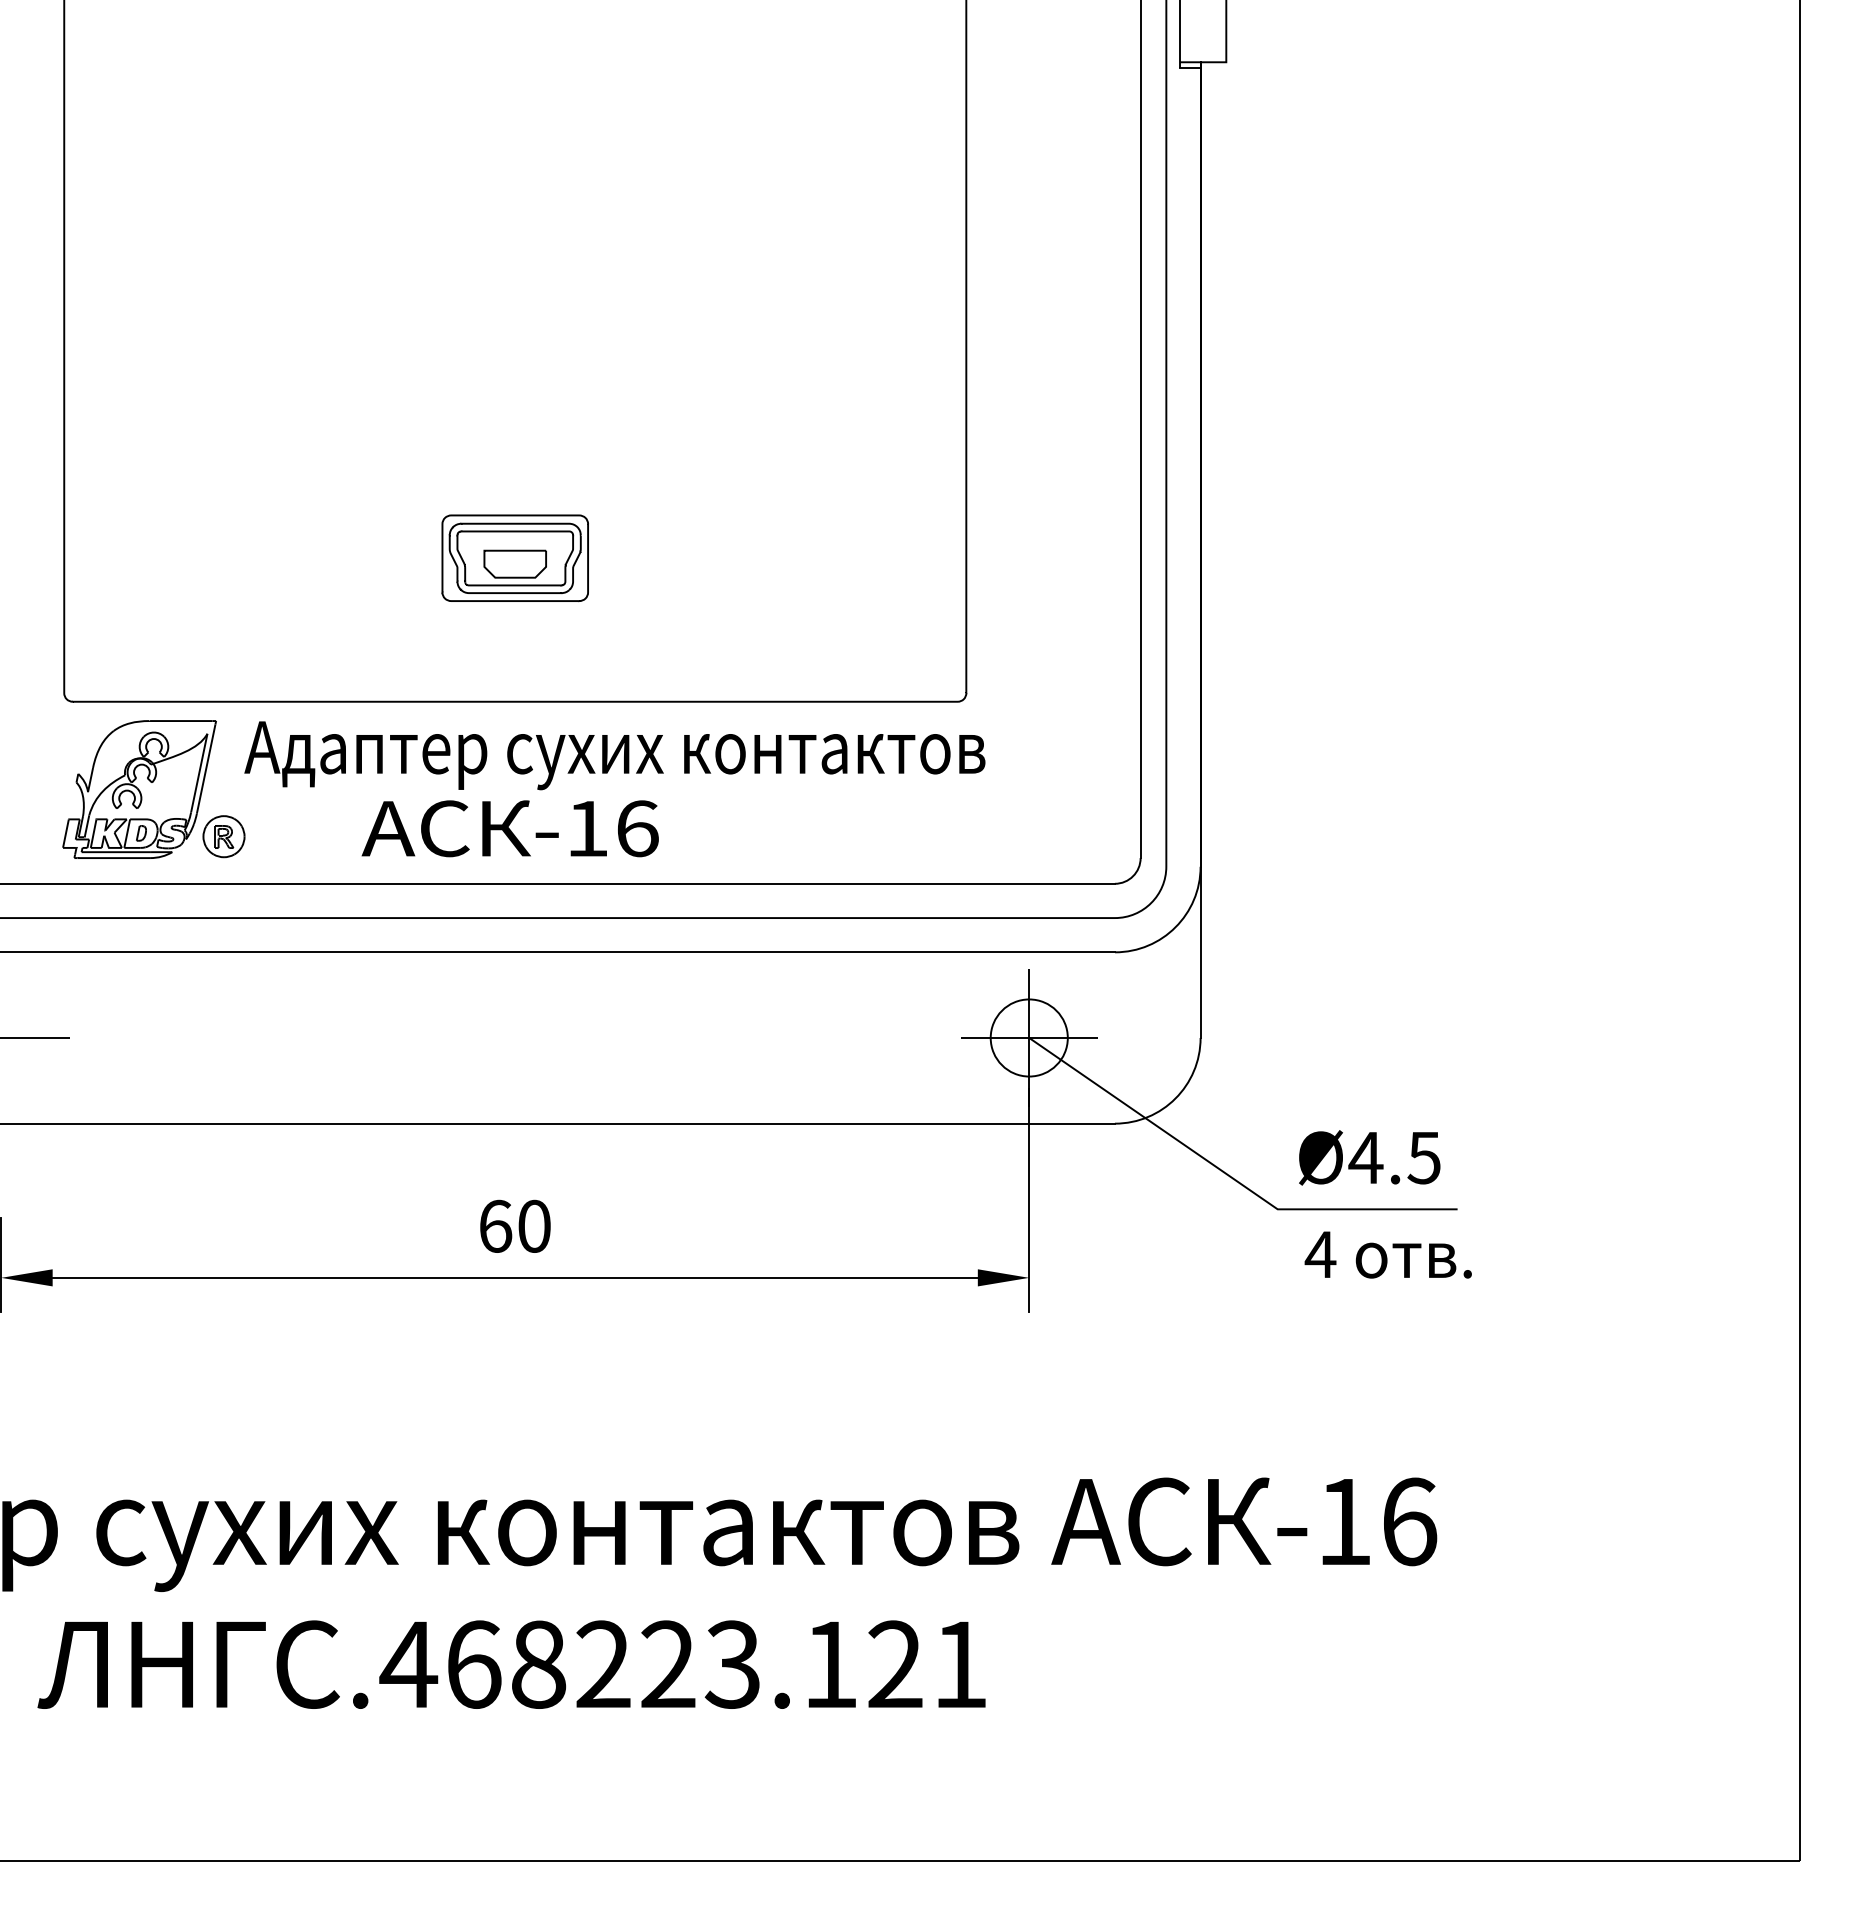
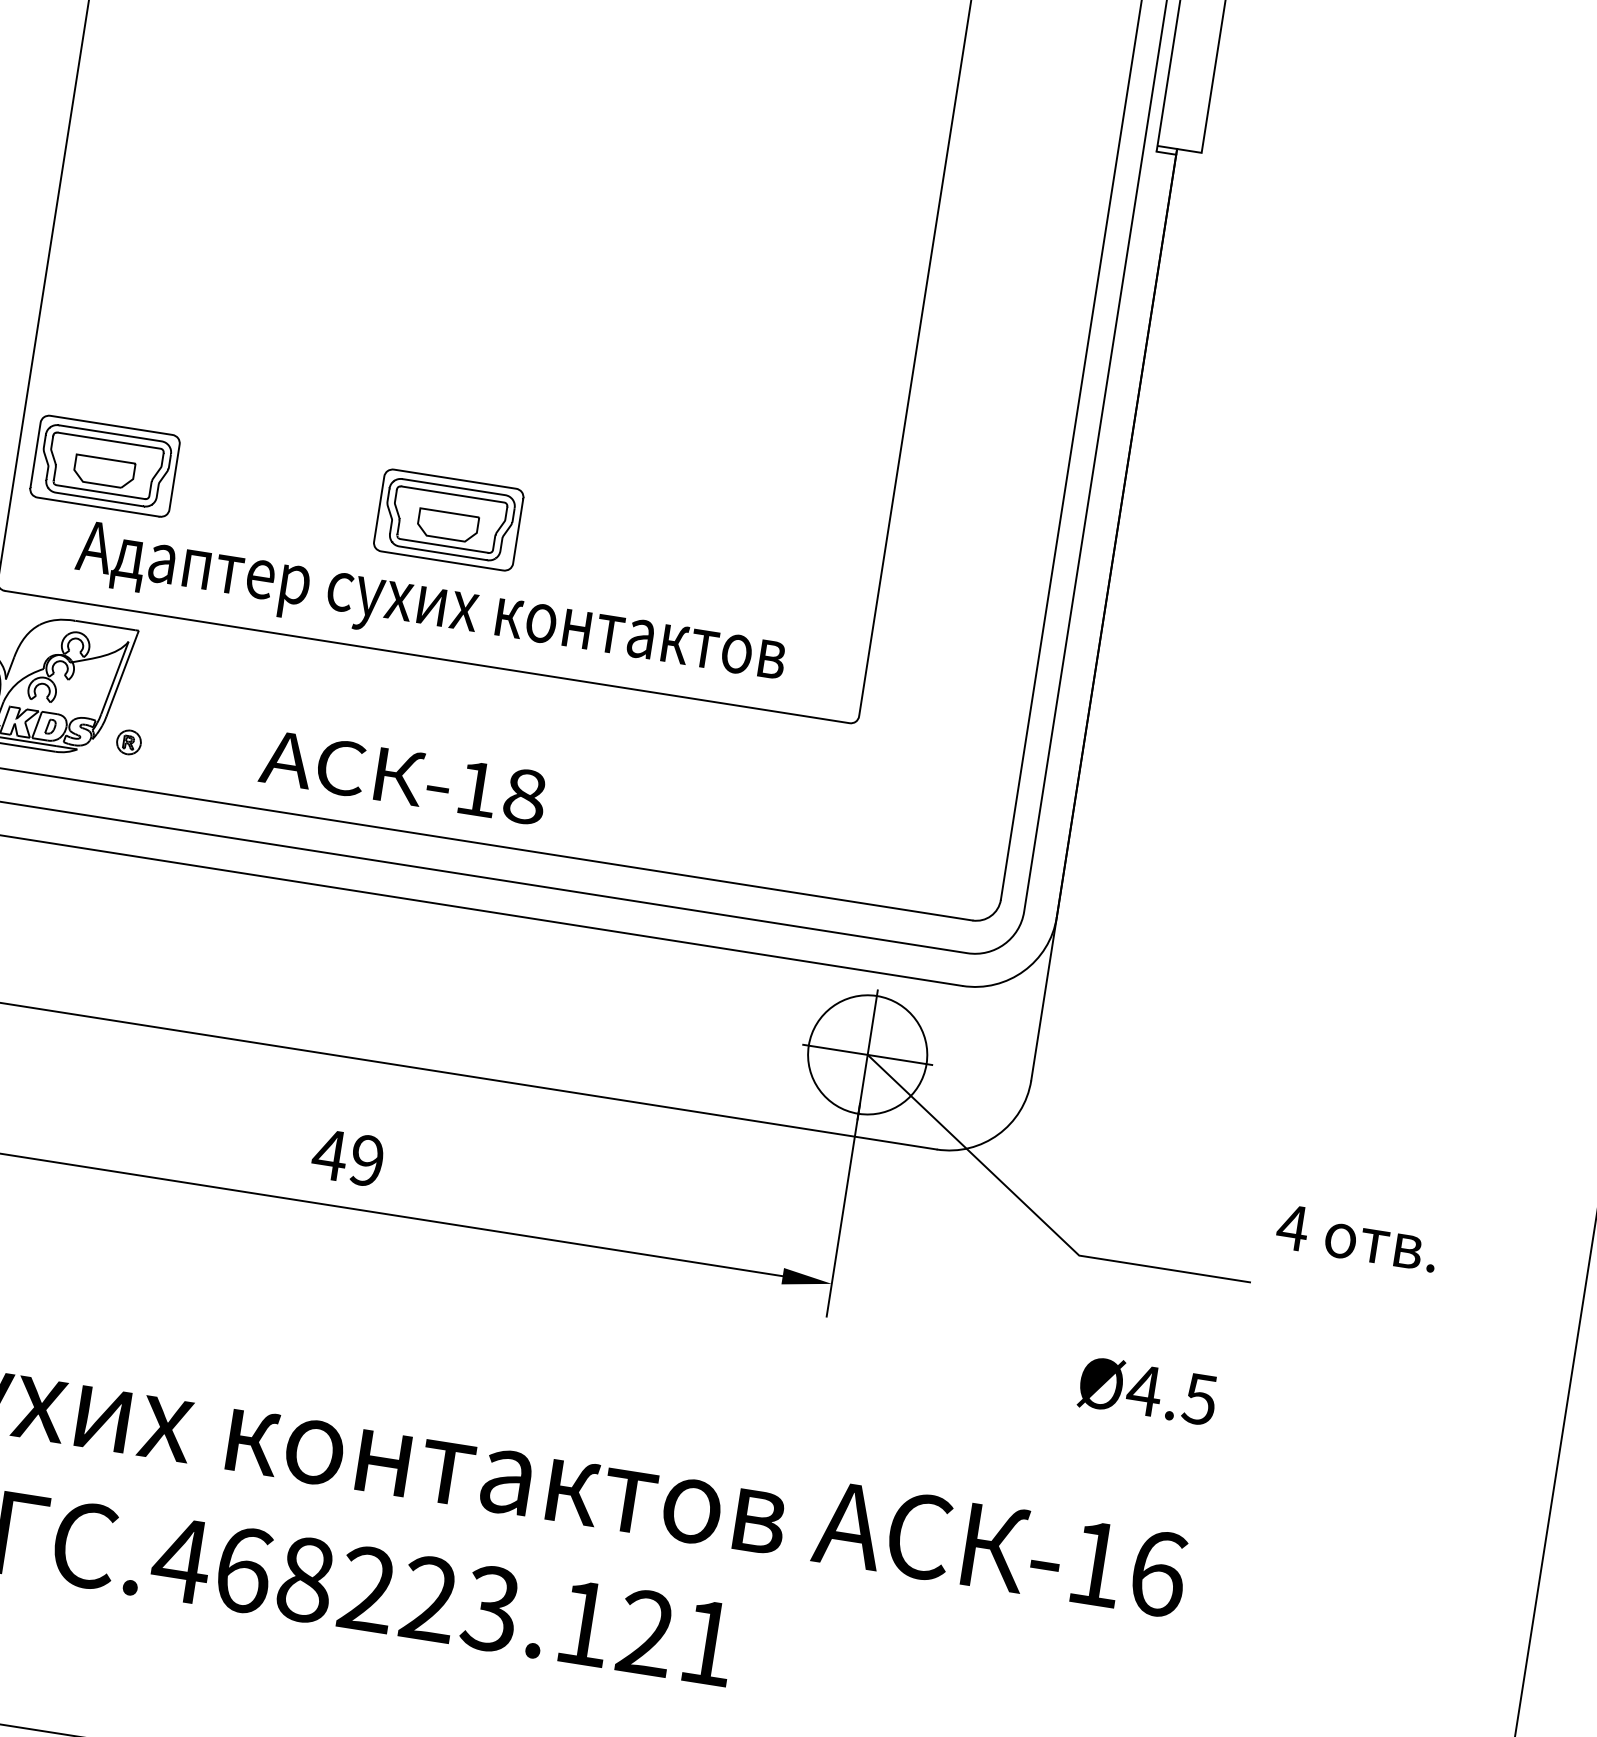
part: (154, 558) -> (104, 466), added
text: (614, 755) -> (430, 607), moved
text: (637, 828) -> (525, 796), -16 -> -18
part: (223, 836) -> (128, 742), size x0.6
circle: (1028, 1037) -> (867, 1054), size x1.6
text: (1369, 1157) -> (1147, 1390), moved
text: (513, 1225) -> (347, 1156), 60 -> 49
text: (1387, 1254) -> (1356, 1237), moved

